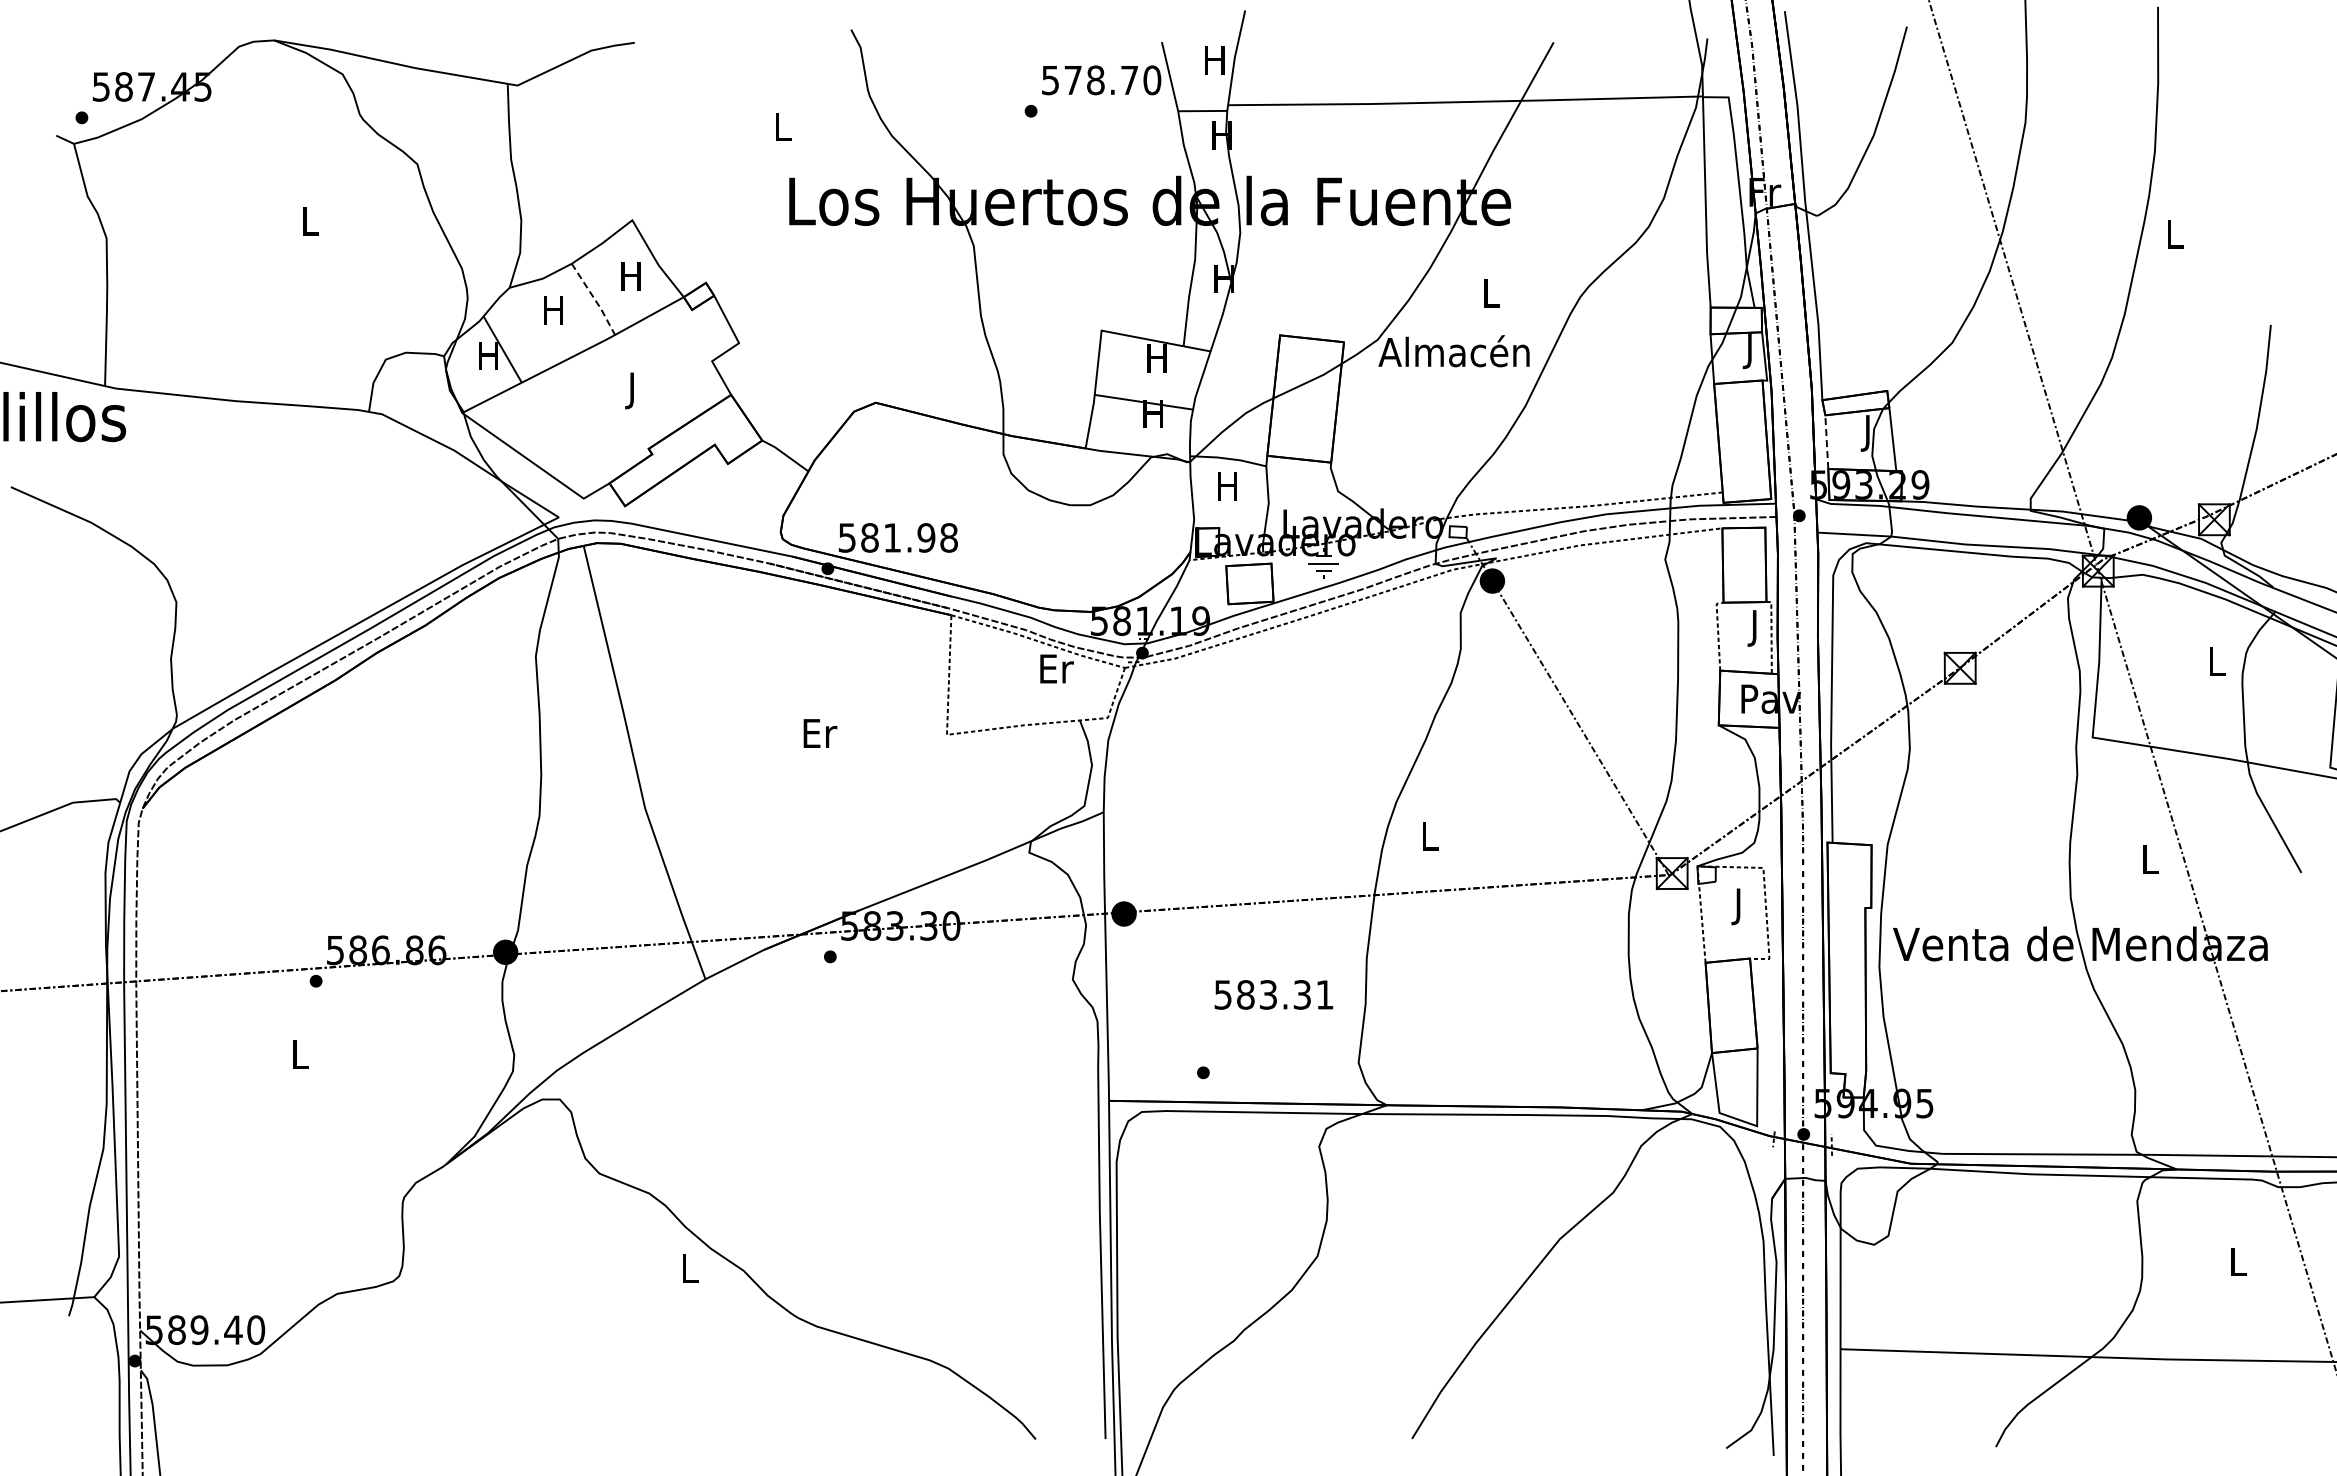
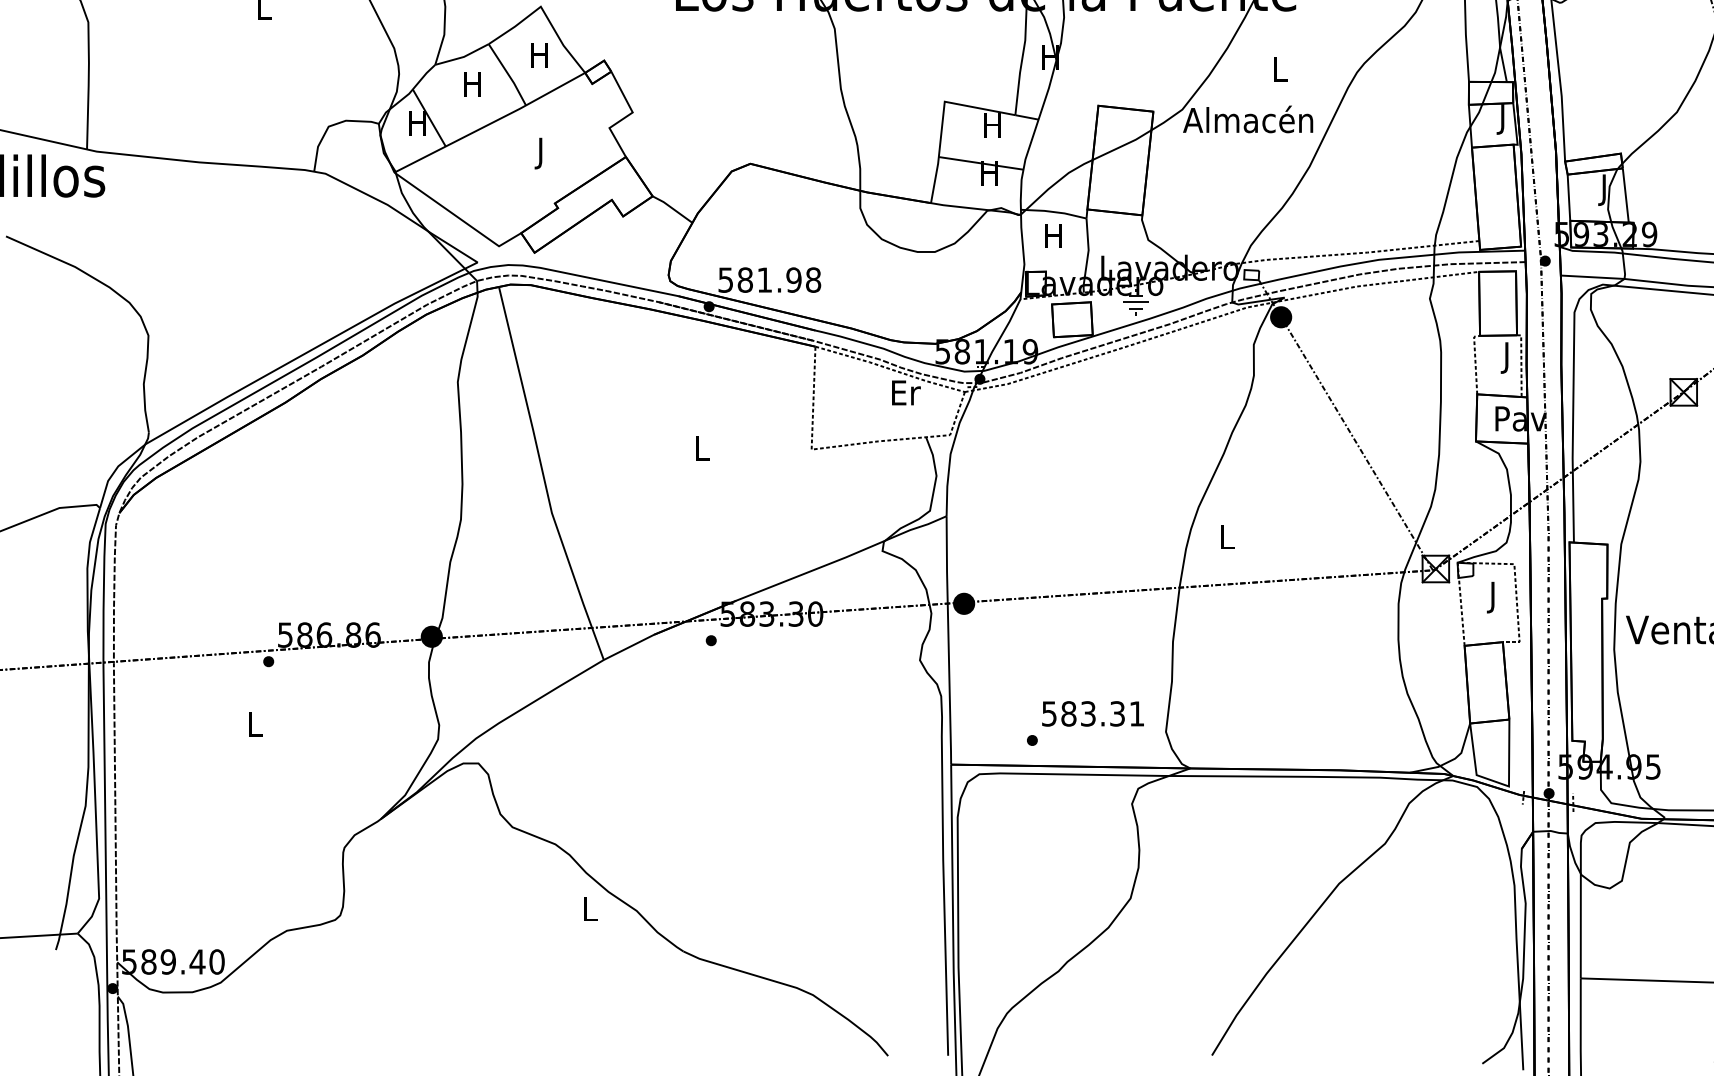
line: (594, 299) -> (508, 74), dashed -> solid
line: (1826, 442) -> (1568, 197), dashed -> solid
text: (820, 733) -> (702, 448), Er -> L
text: (1273, 994) -> (1092, 713), moved

